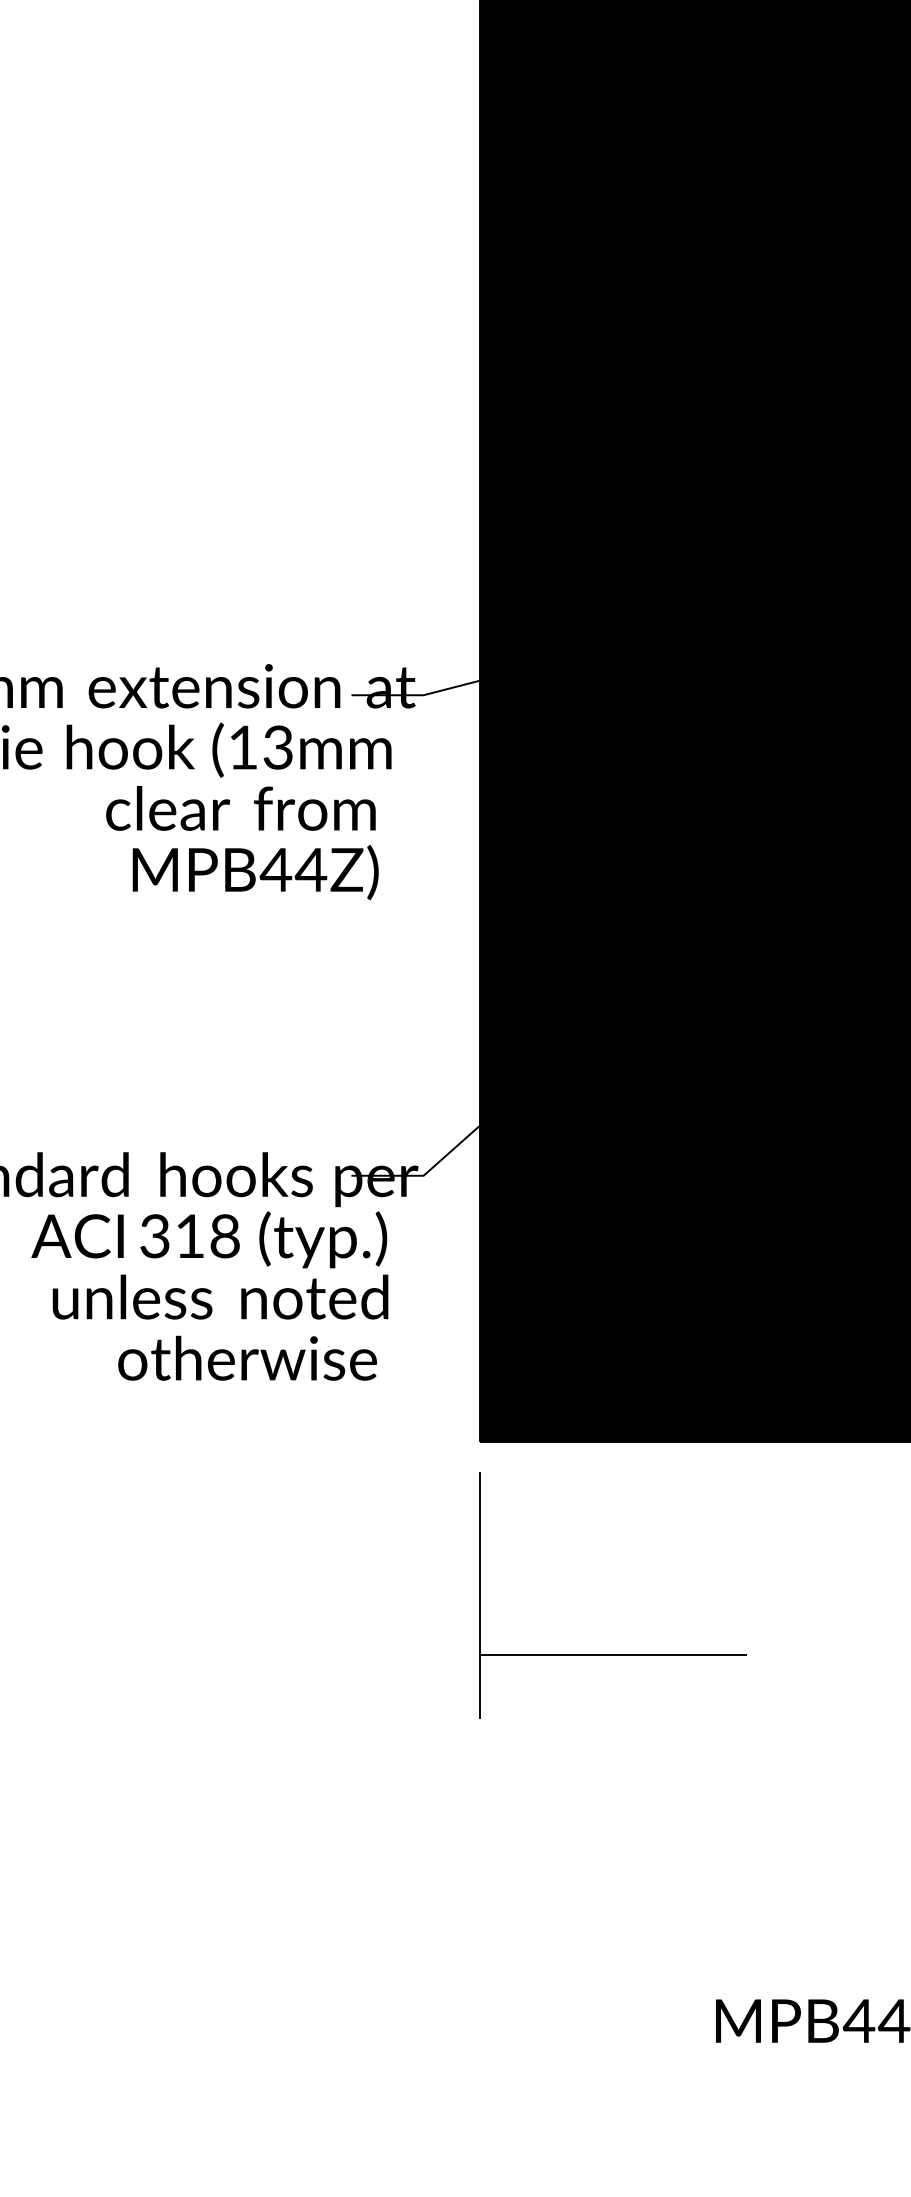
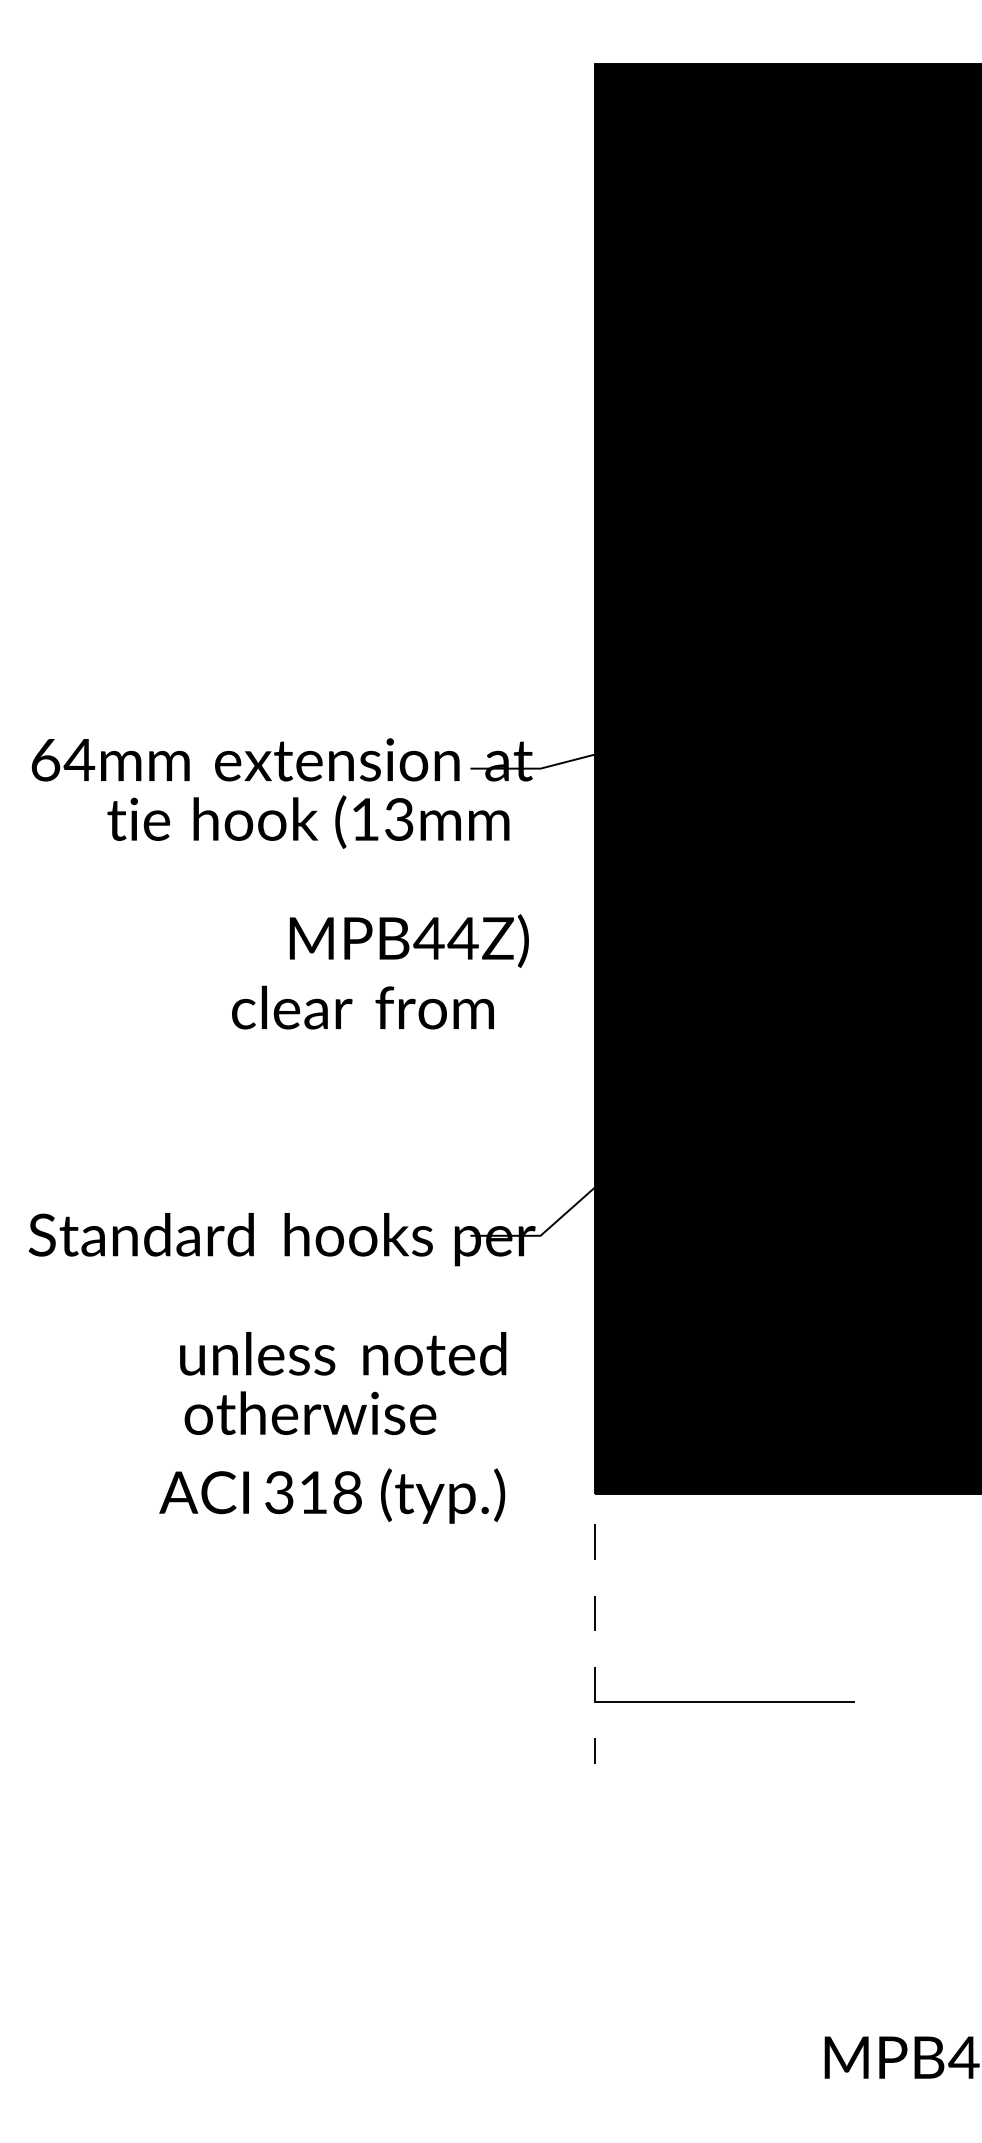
text: (240, 808) -> (362, 1007), moved
text: (254, 872) -> (408, 940), moved
text: (209, 1239) -> (332, 1495), moved
text: (247, 1358) -> (310, 1413), moved
line: (480, 1595) -> (595, 1643), solid -> dashed

